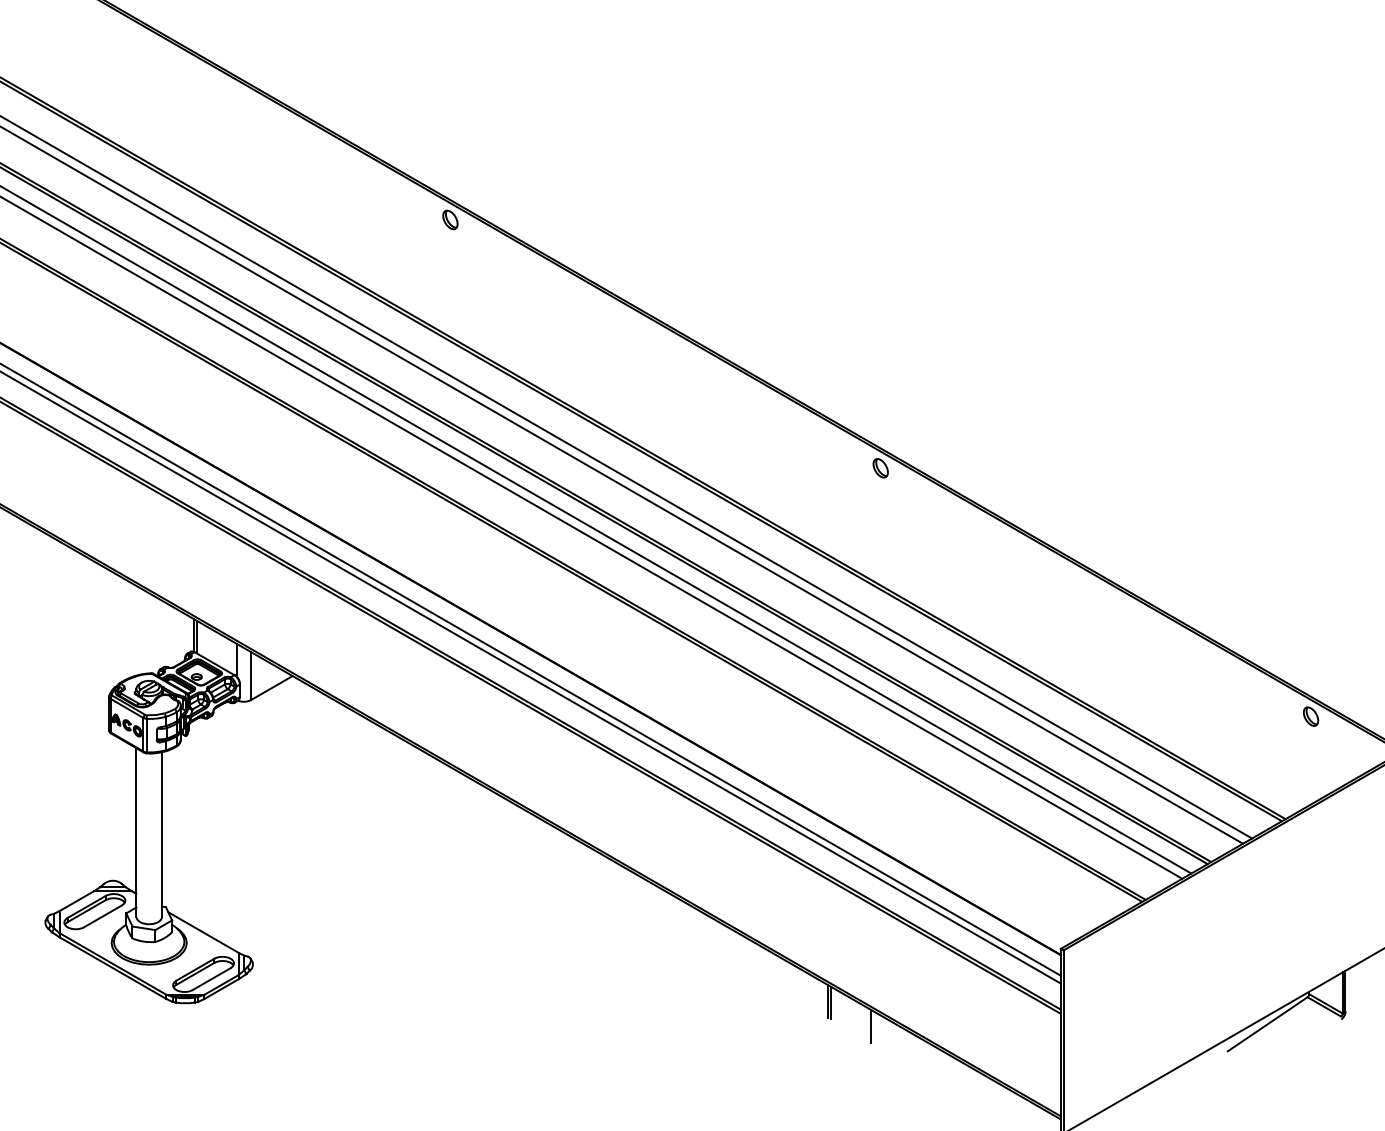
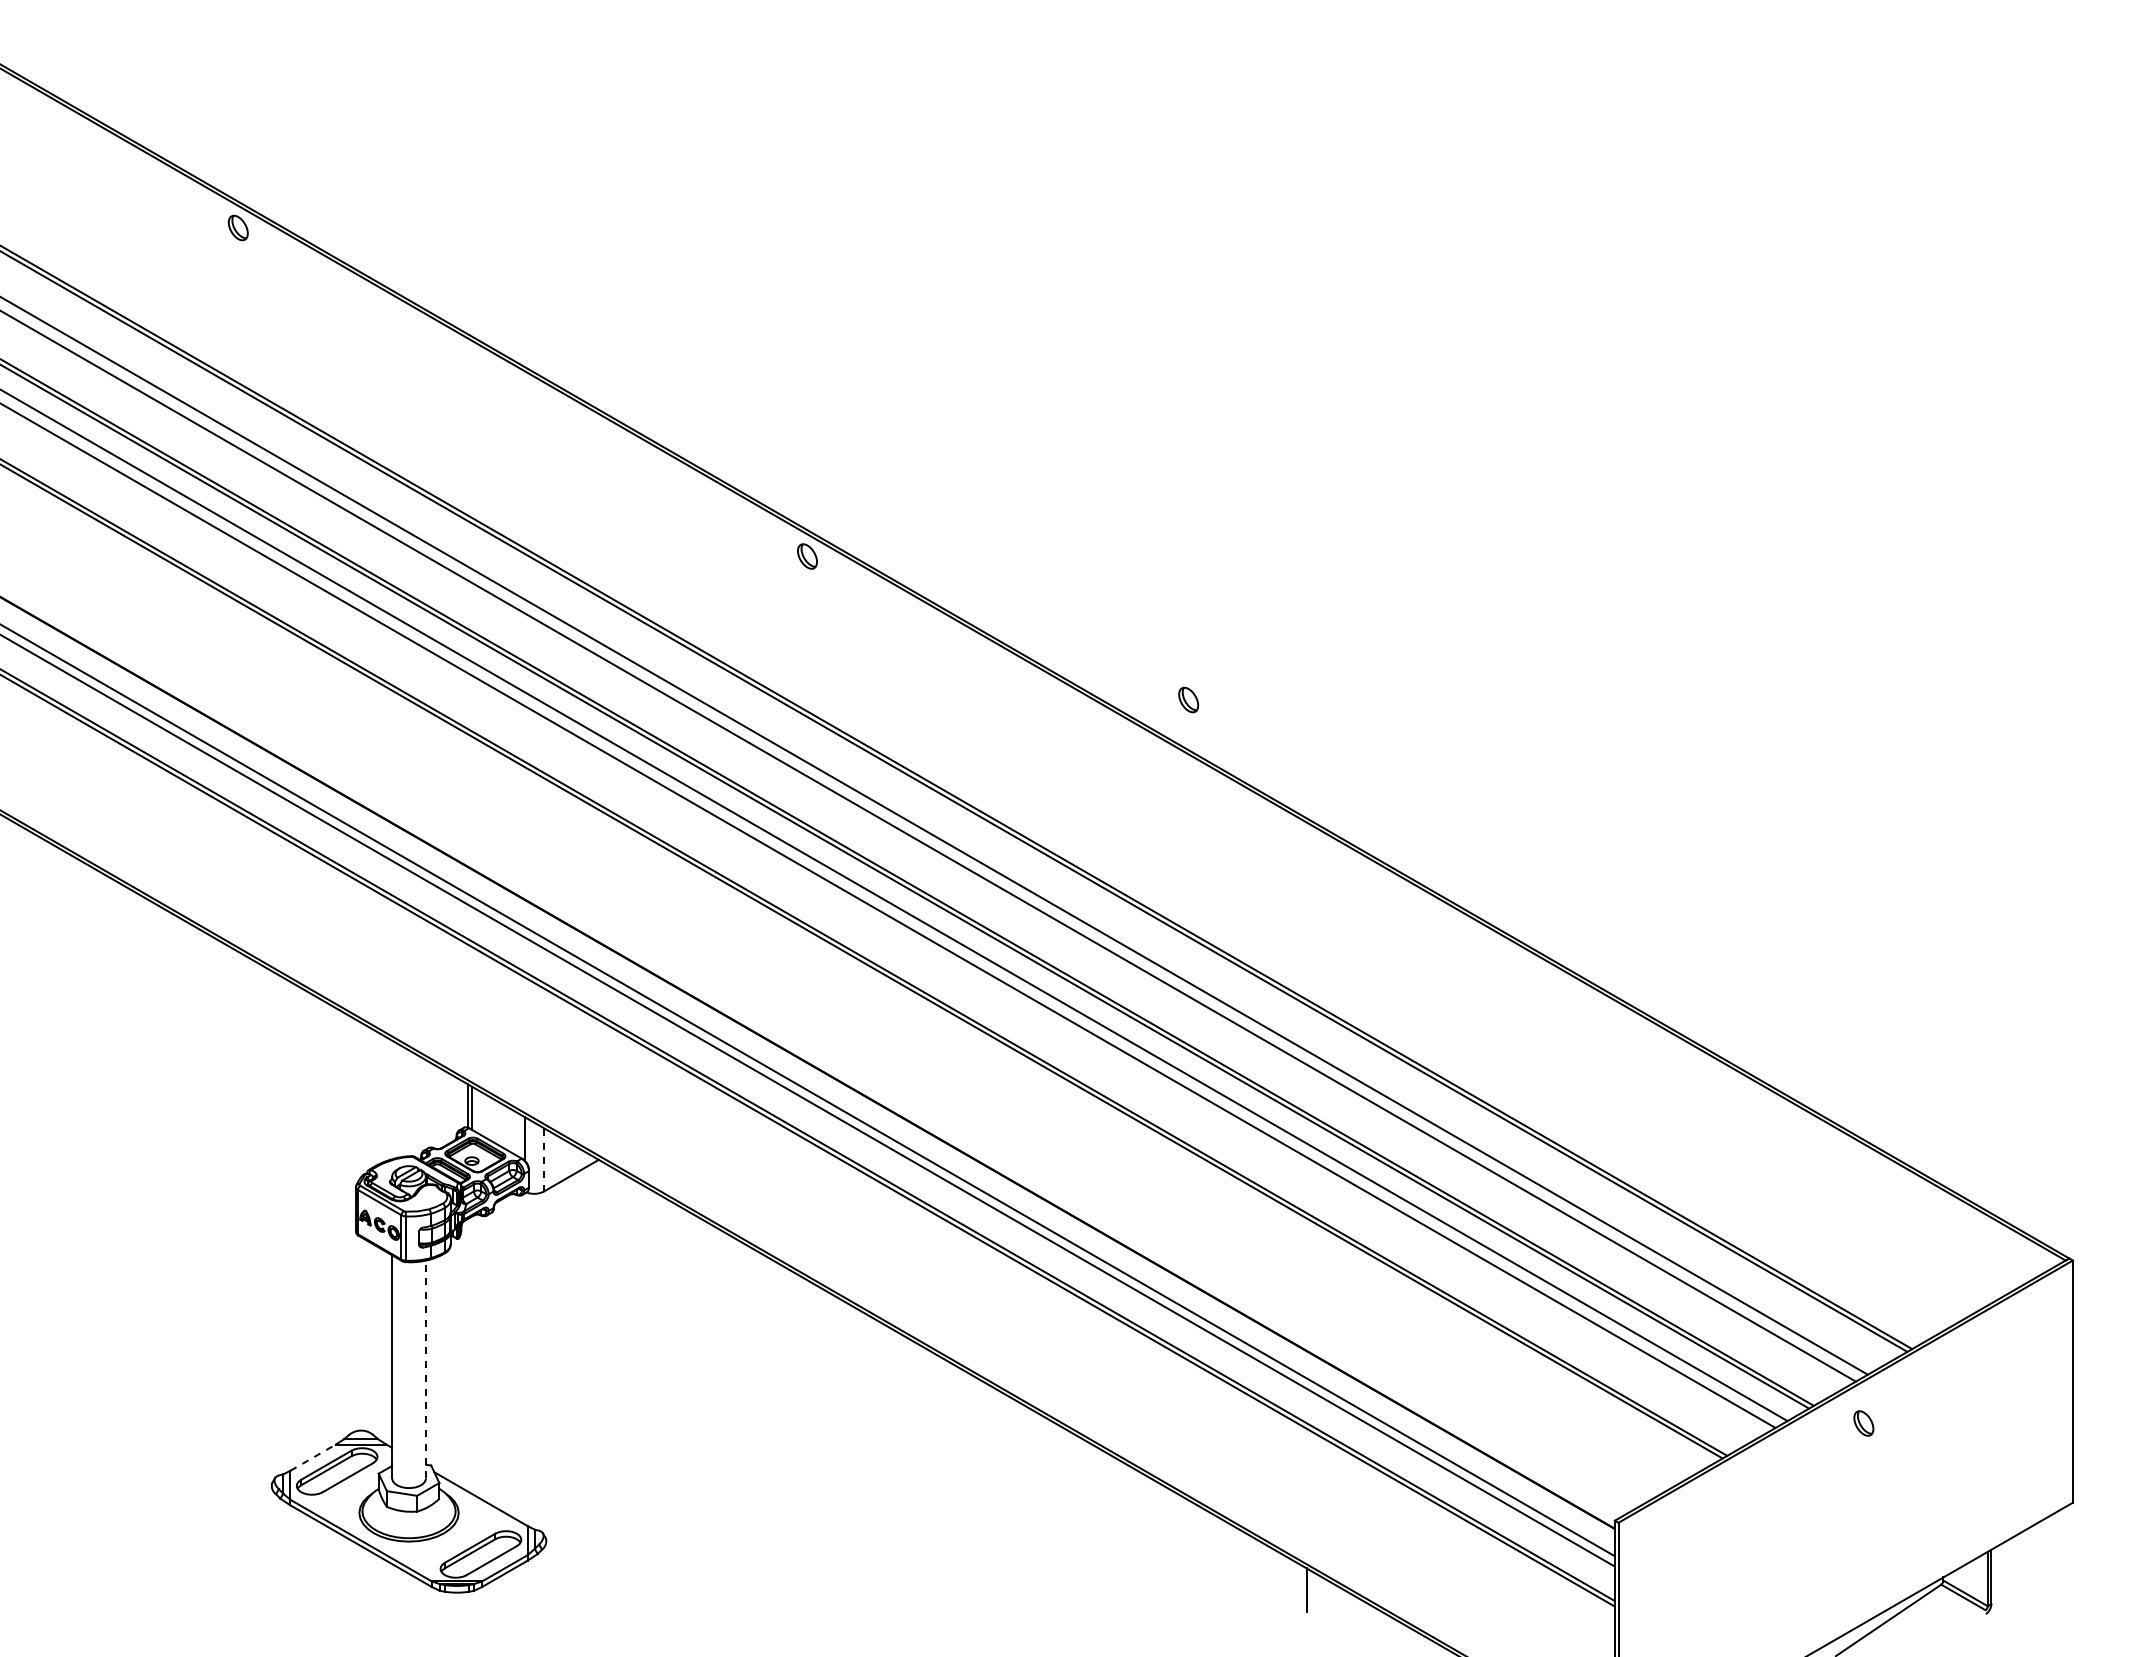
part: (880, 467) -> (1188, 699), moved
line: (250, 675) -> (543, 1159), solid -> dashed
part: (1310, 716) -> (1863, 1423), moved
line: (162, 834) -> (426, 1369), solid -> dashed
line: (76, 901) -> (313, 1457), solid -> dashed
line: (830, 1002) -> (1310, 1591), removed
line: (870, 1025) -> (1363, 1622), removed

